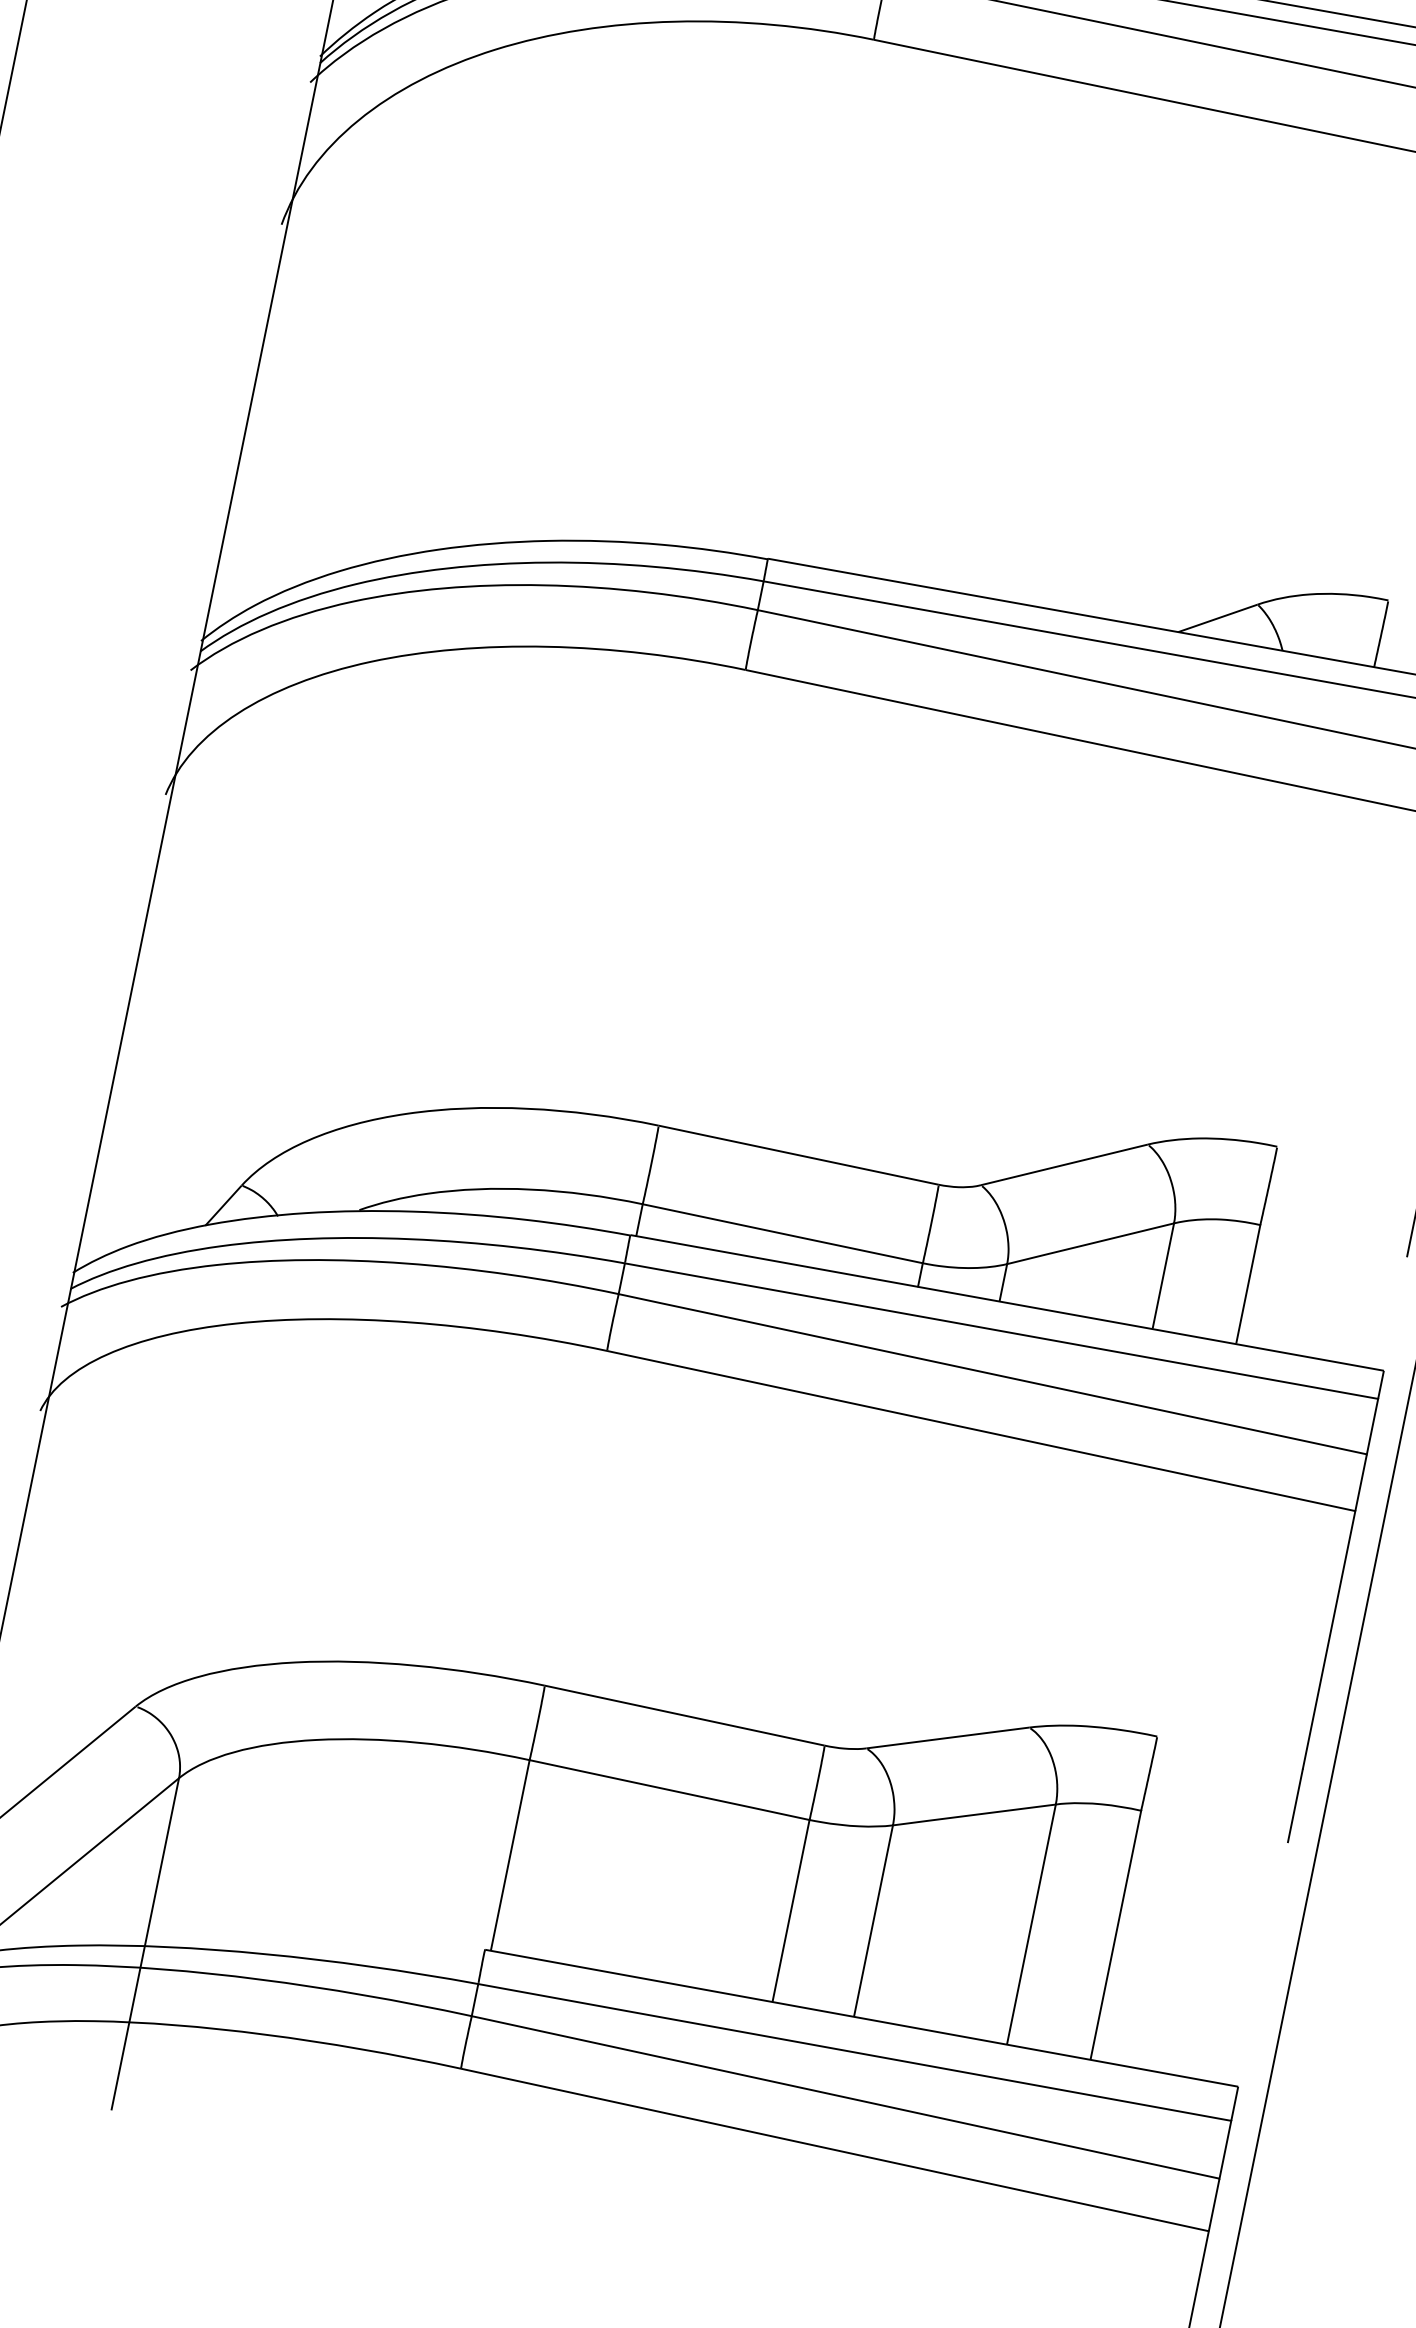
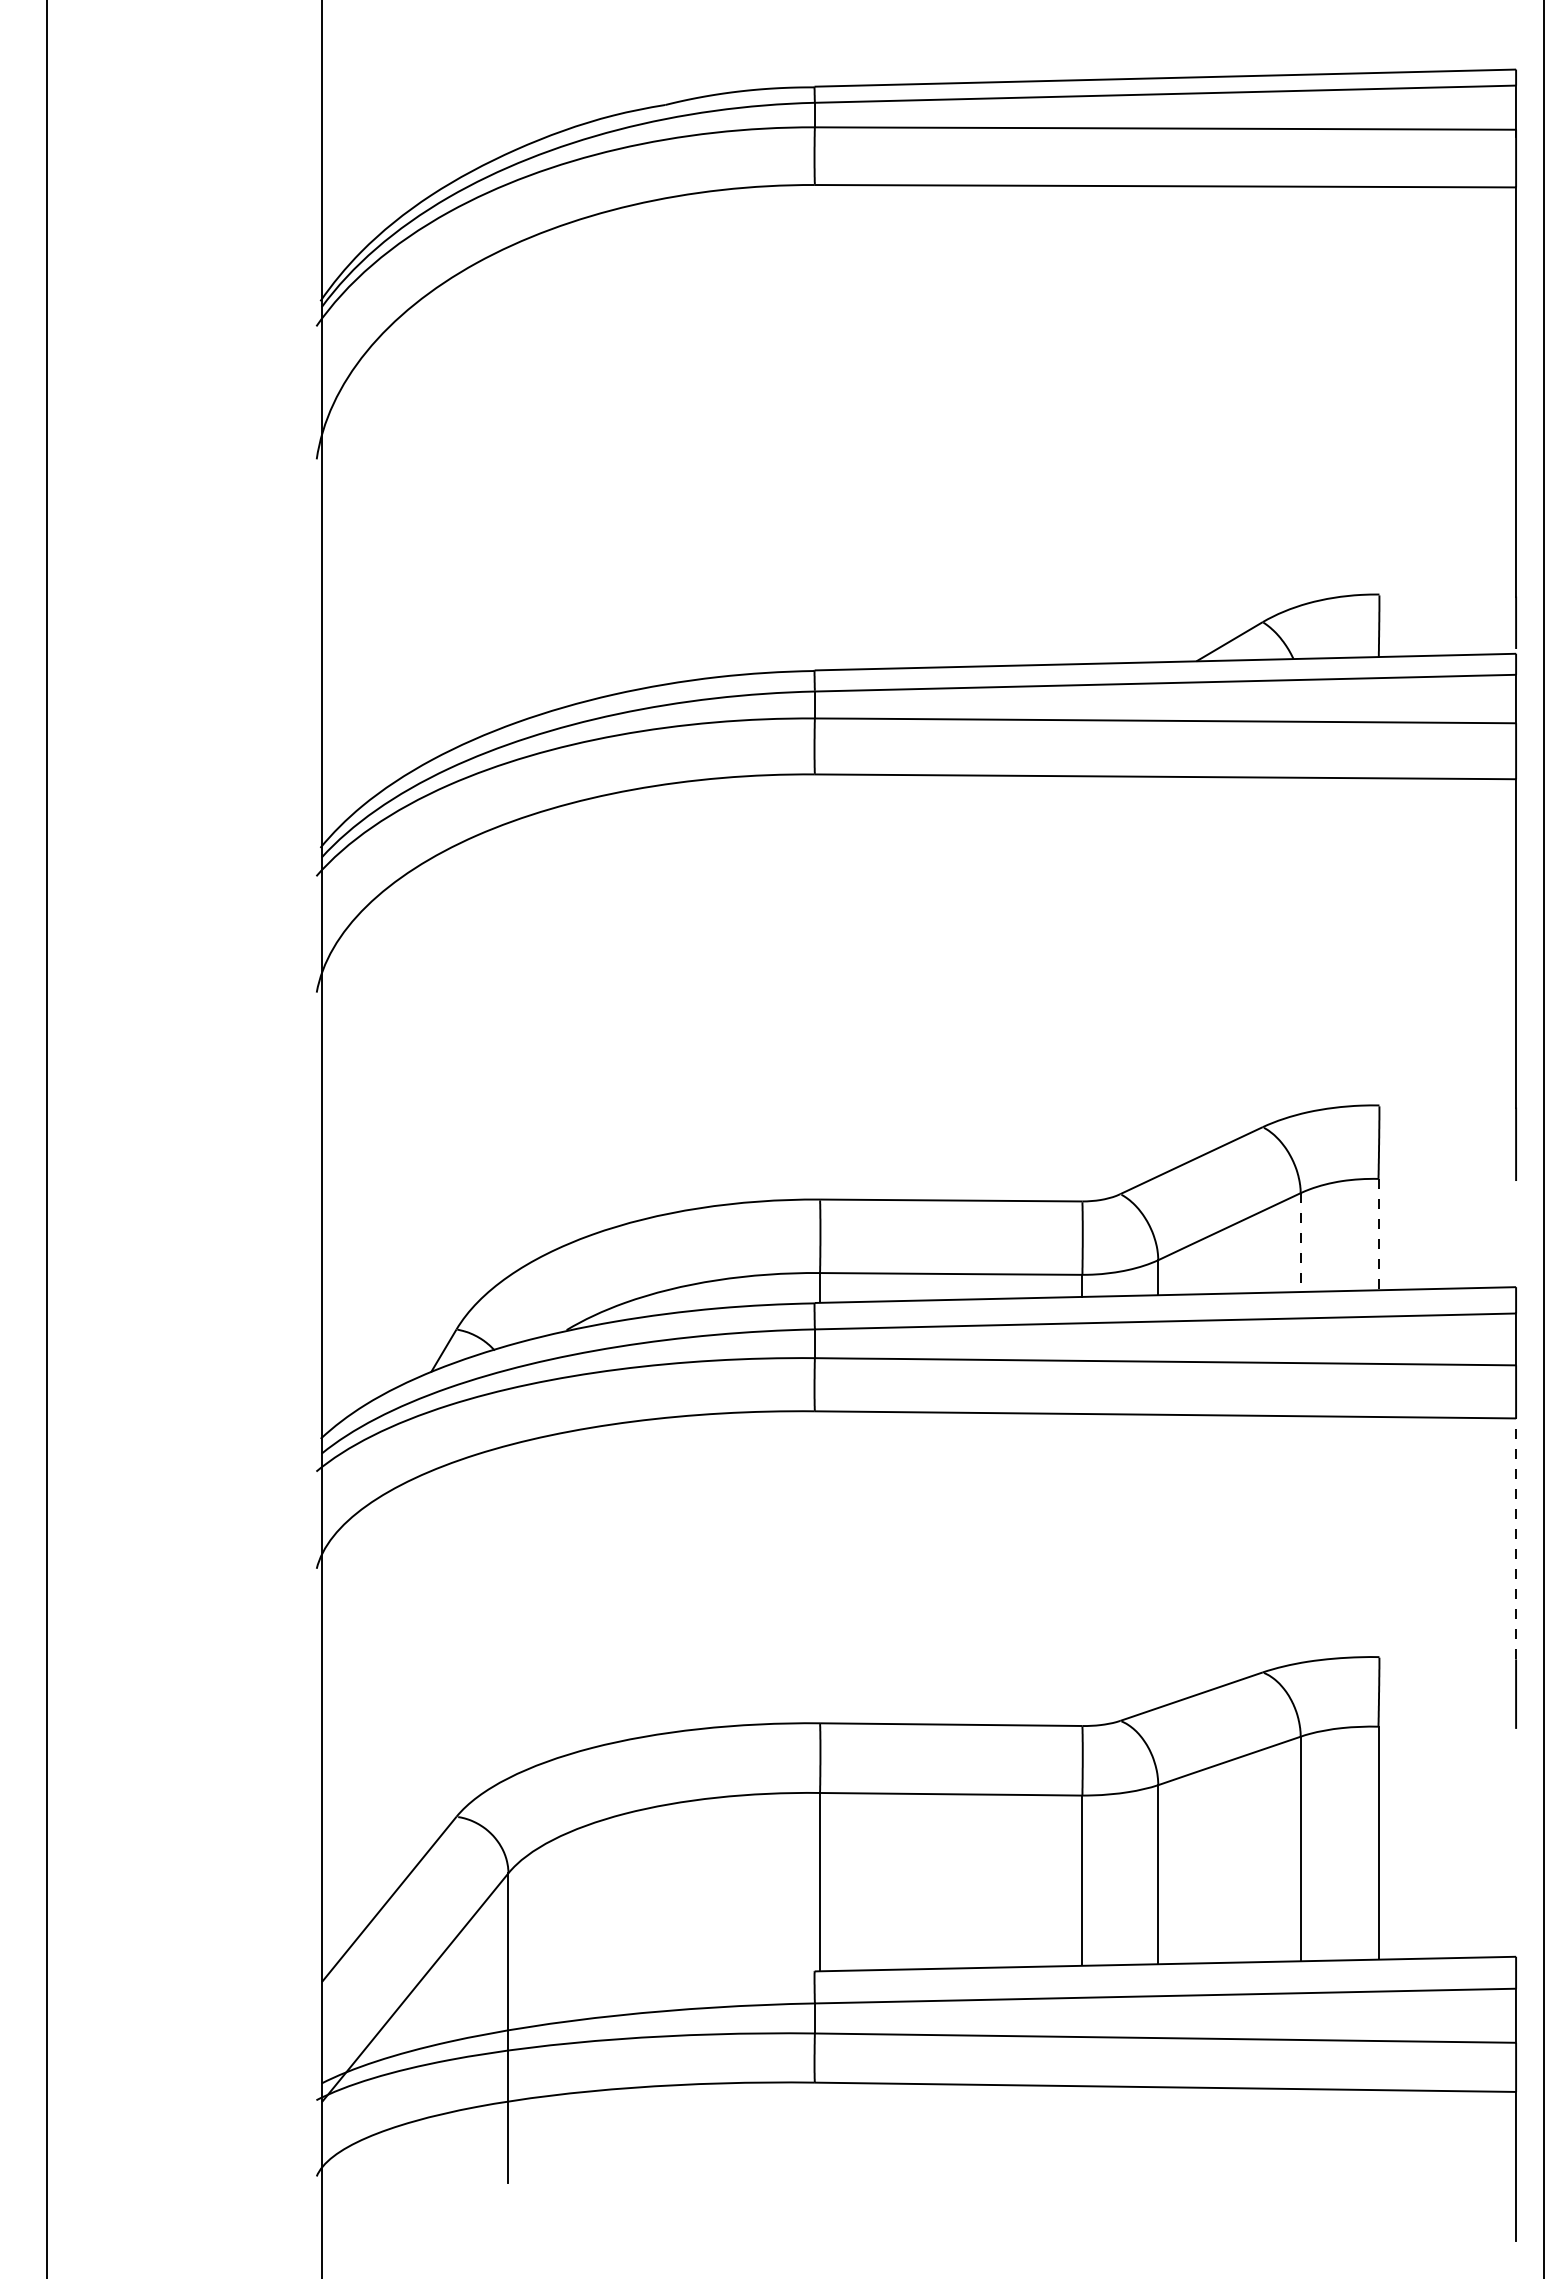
line: (1163, 1275) -> (1300, 1241), solid -> dashed
line: (1248, 1283) -> (1378, 1233), solid -> dashed
line: (1329, 1639) -> (1516, 1538), solid -> dashed

